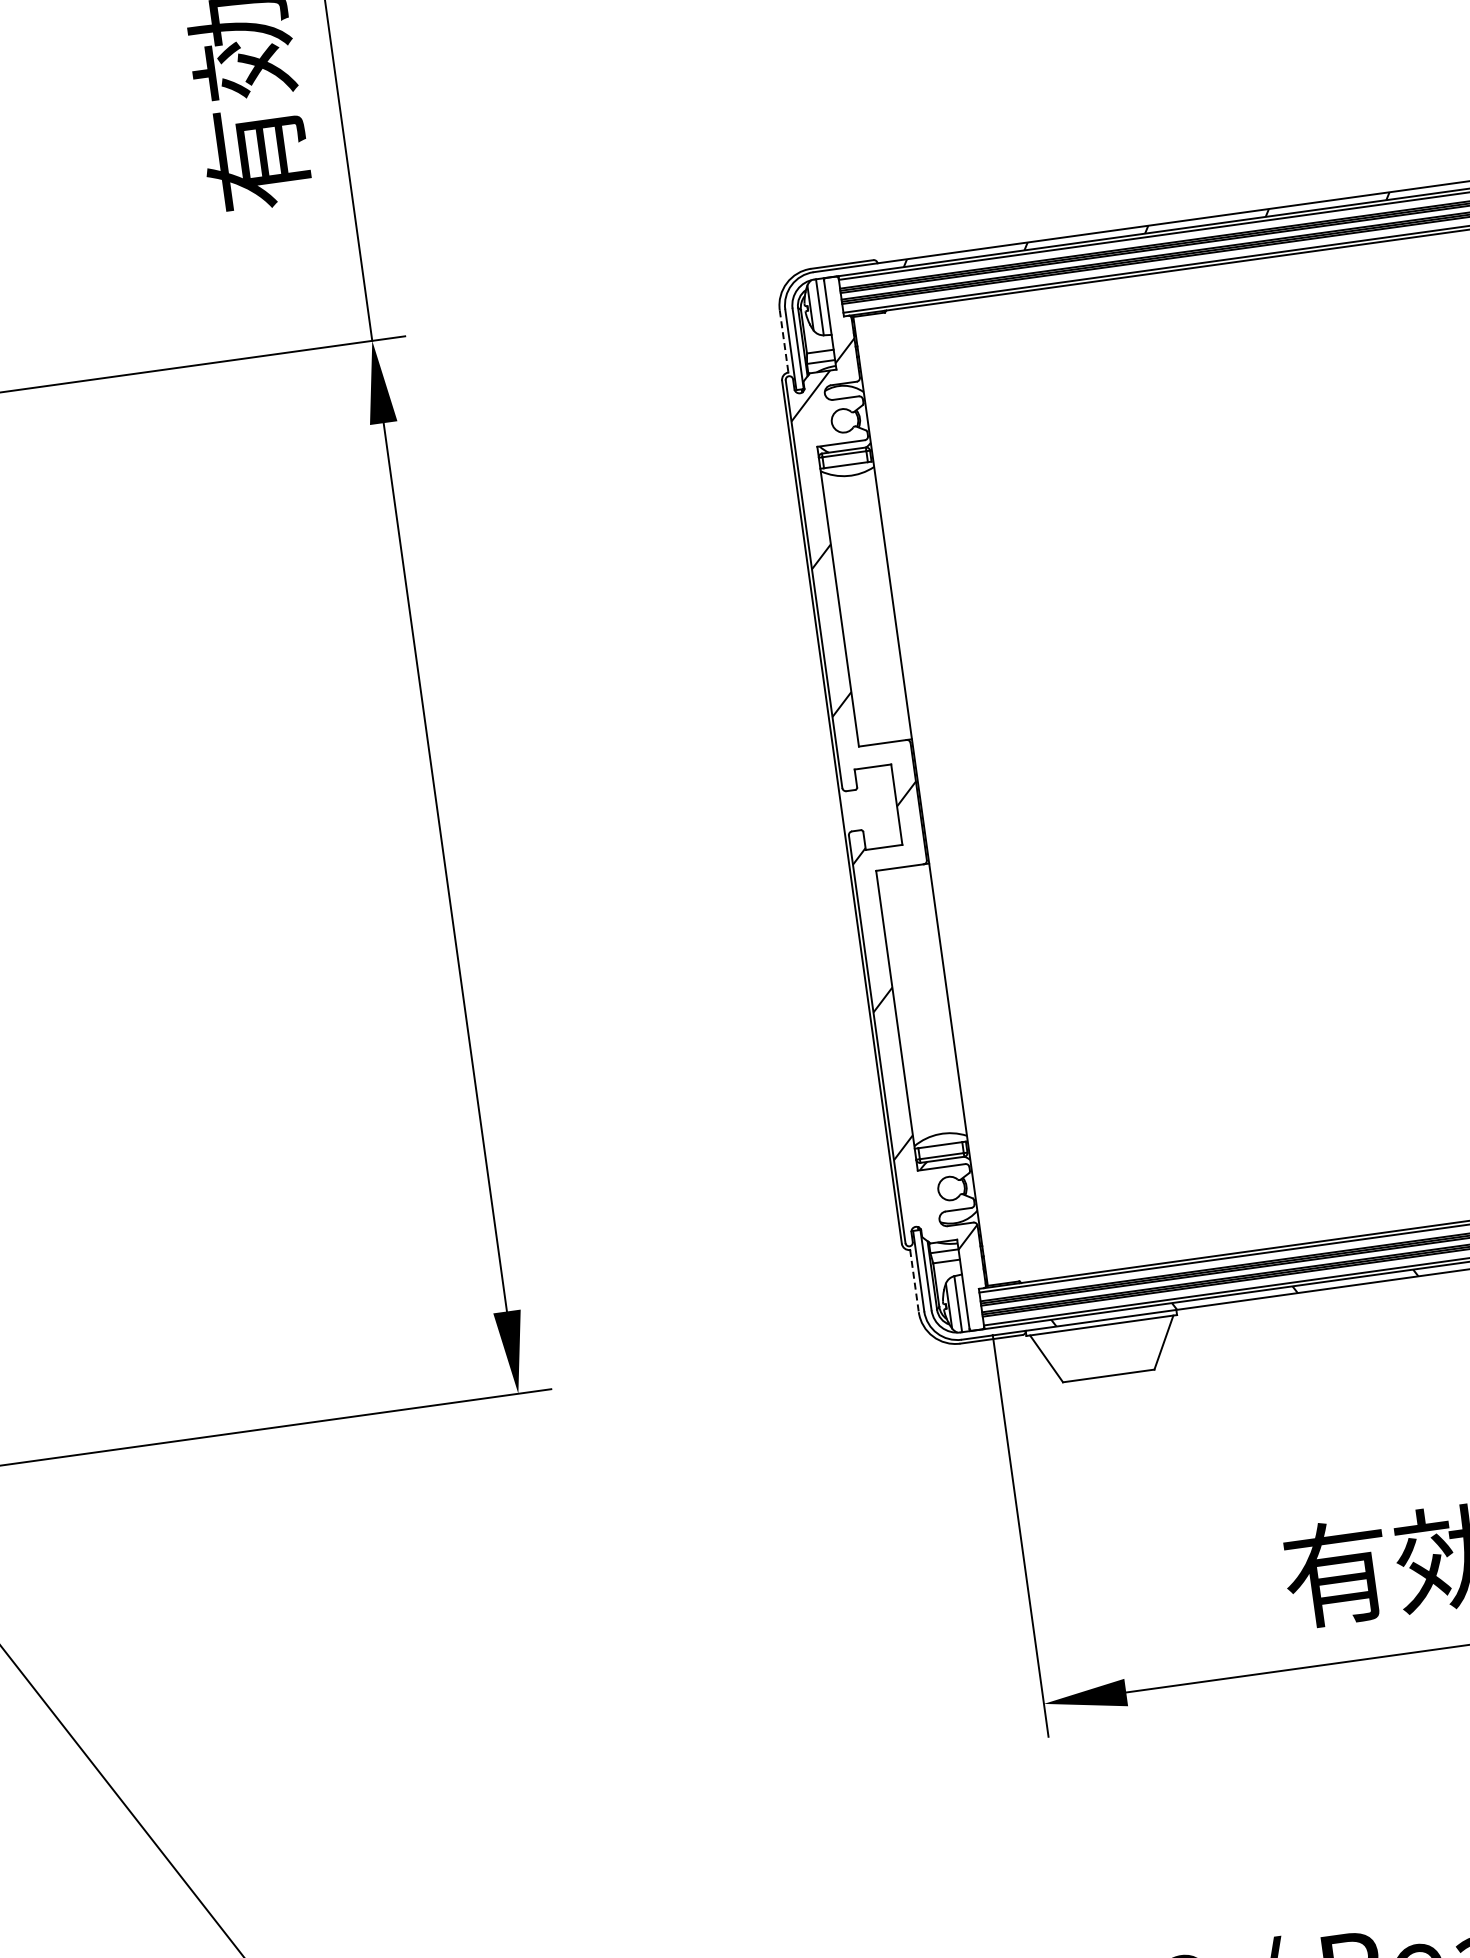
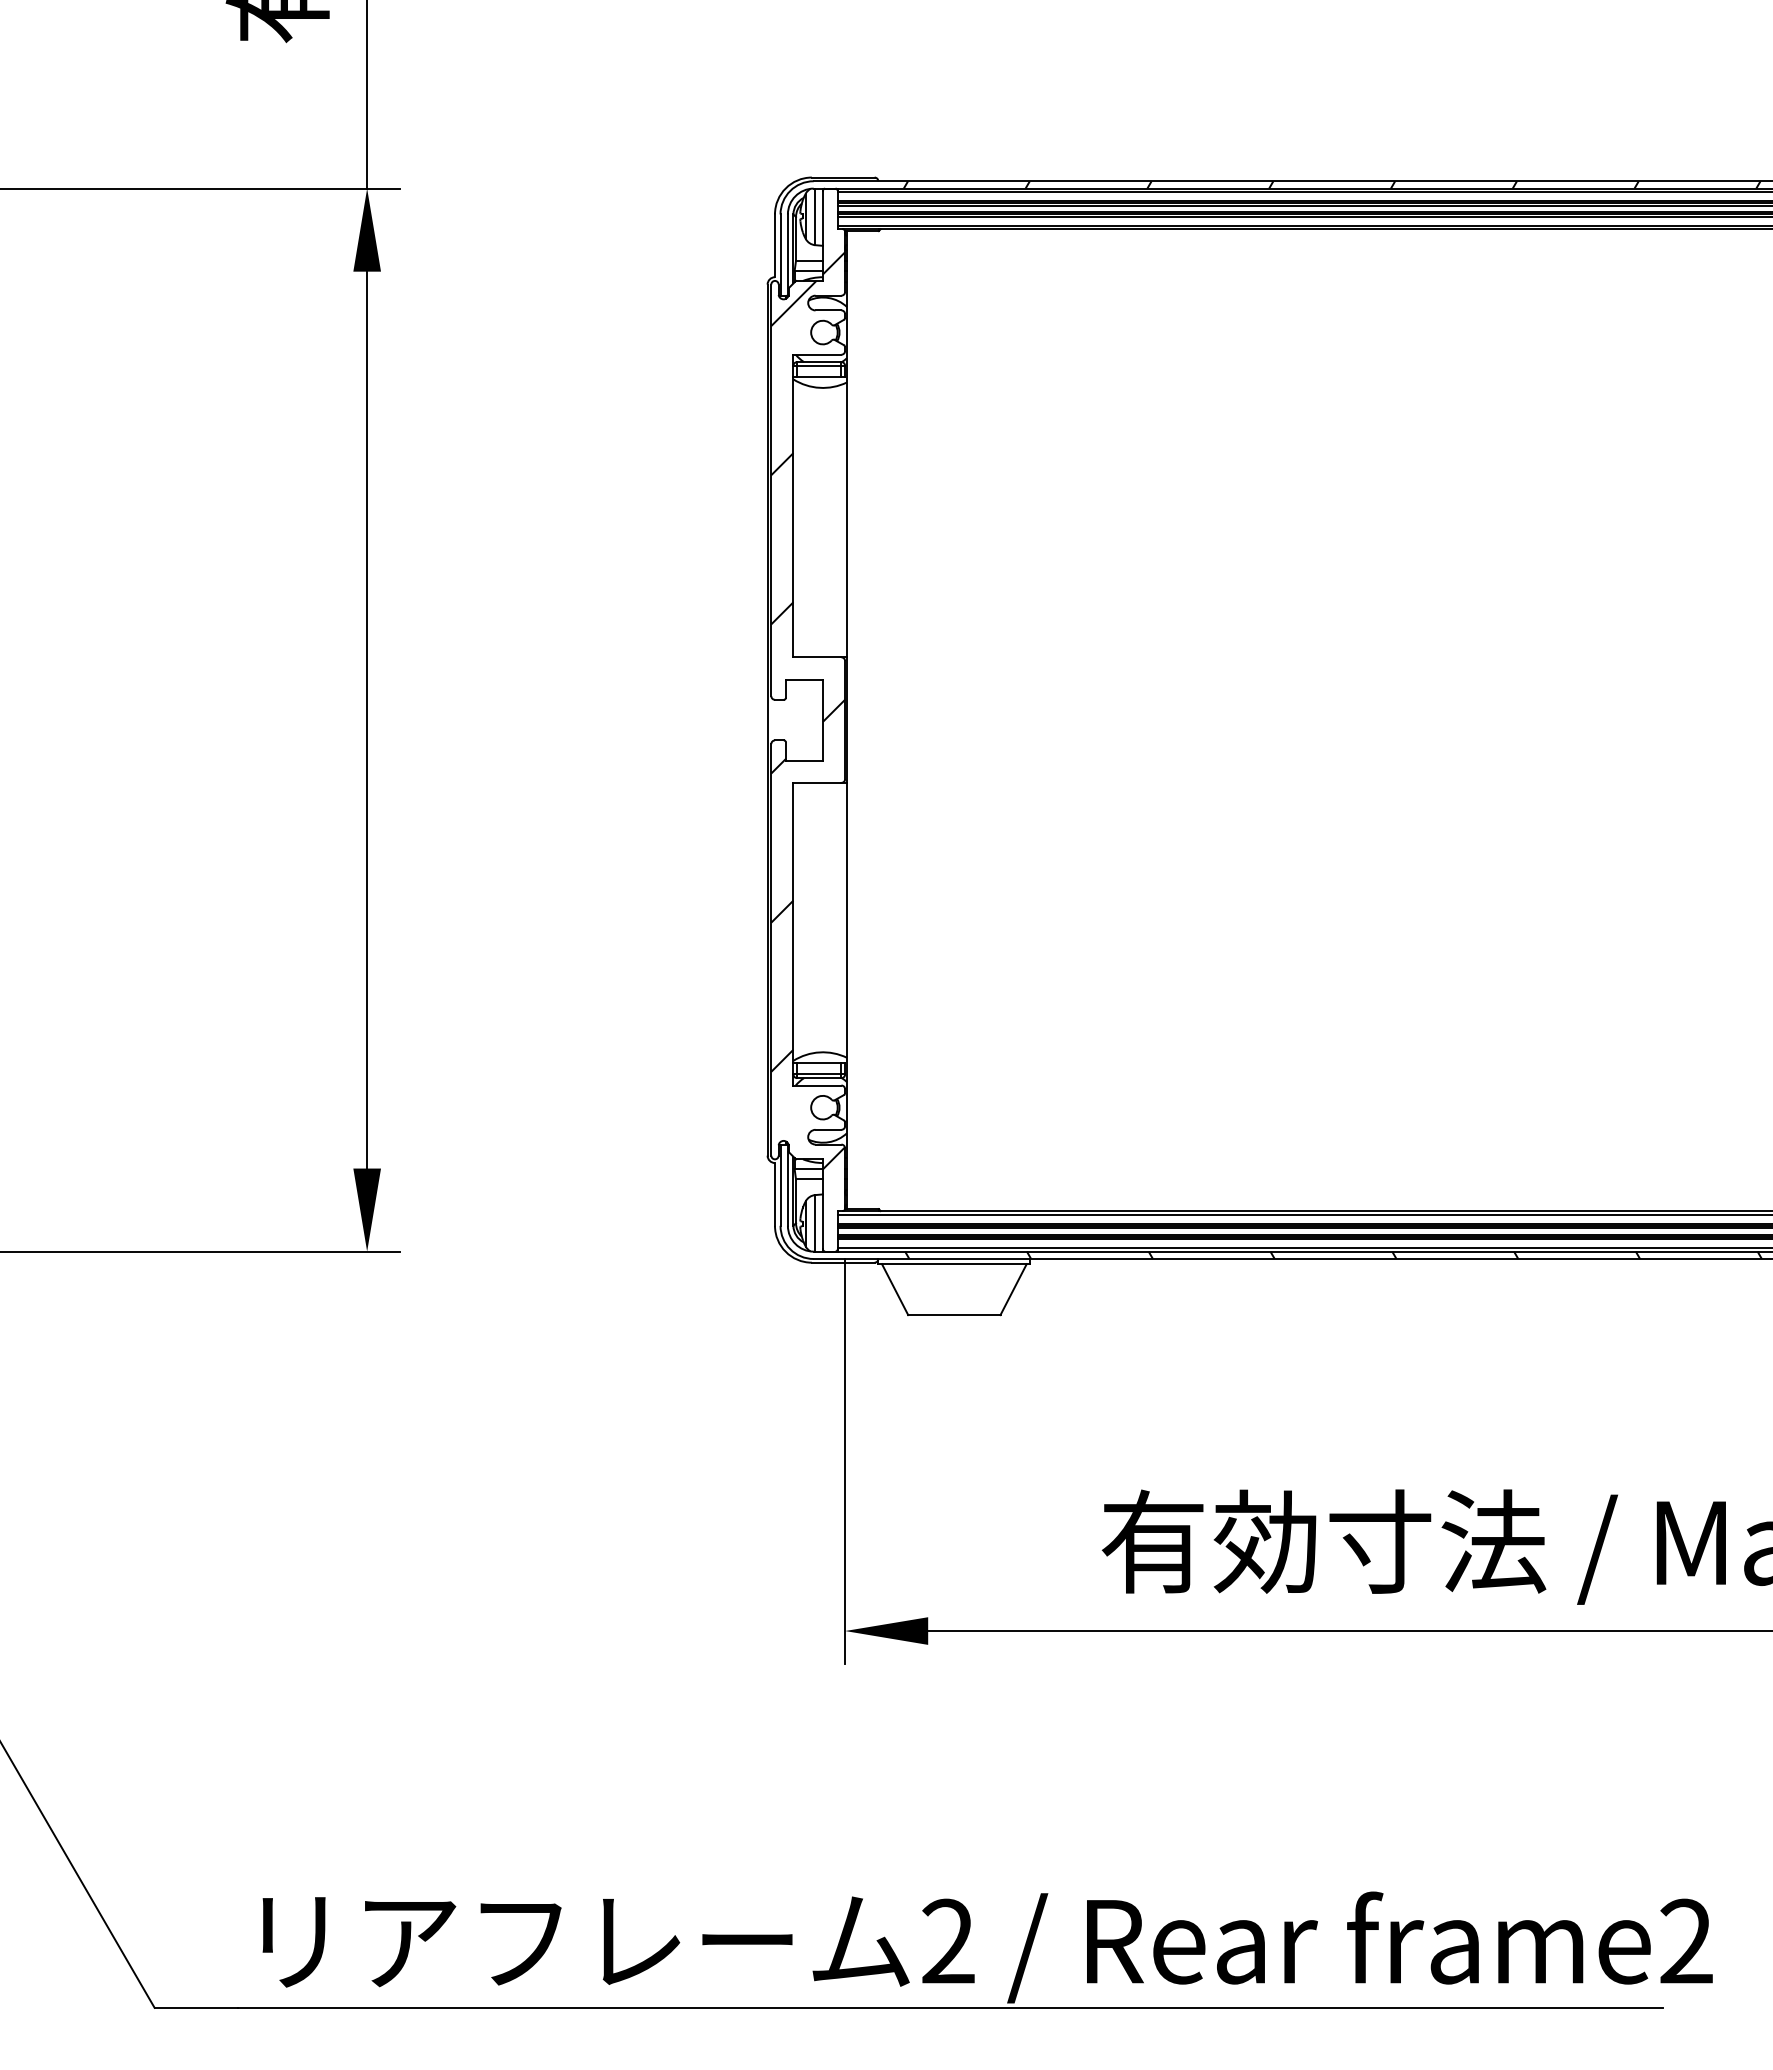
line: (783, 342) -> (774, 246), dashed -> solid
line: (914, 1281) -> (774, 1194), dashed -> solid

